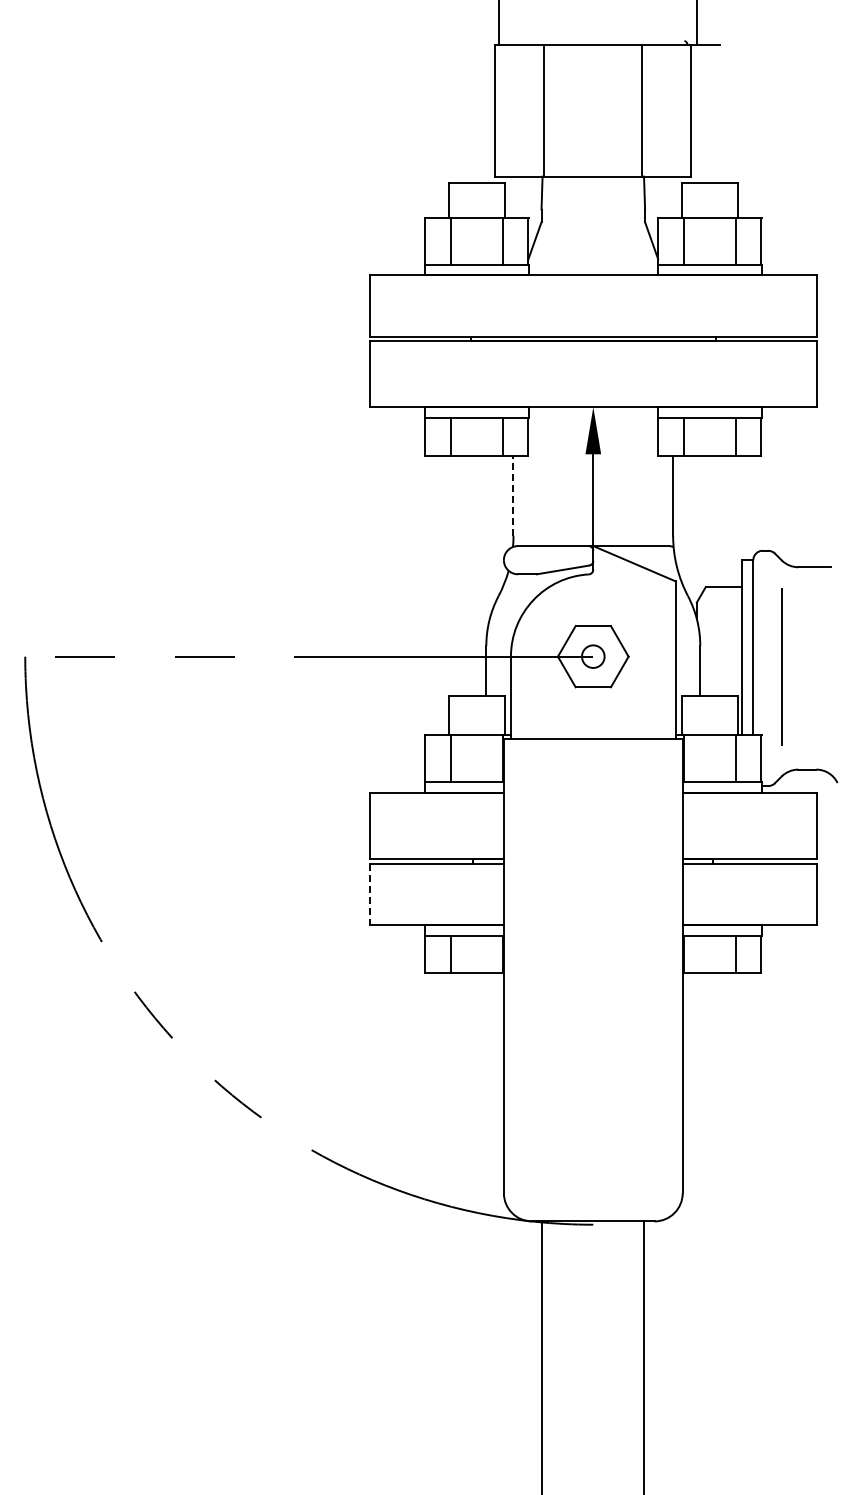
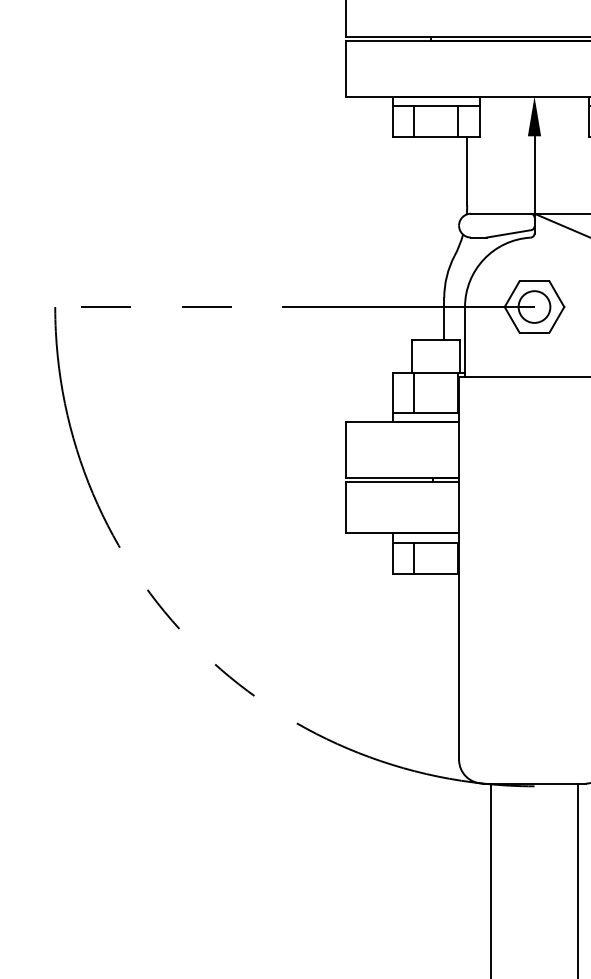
line: (513, 495) -> (467, 171), dashed -> solid
circle: (593, 656) -> (534, 306), size x1.67
line: (369, 894) -> (345, 507), dashed -> solid

